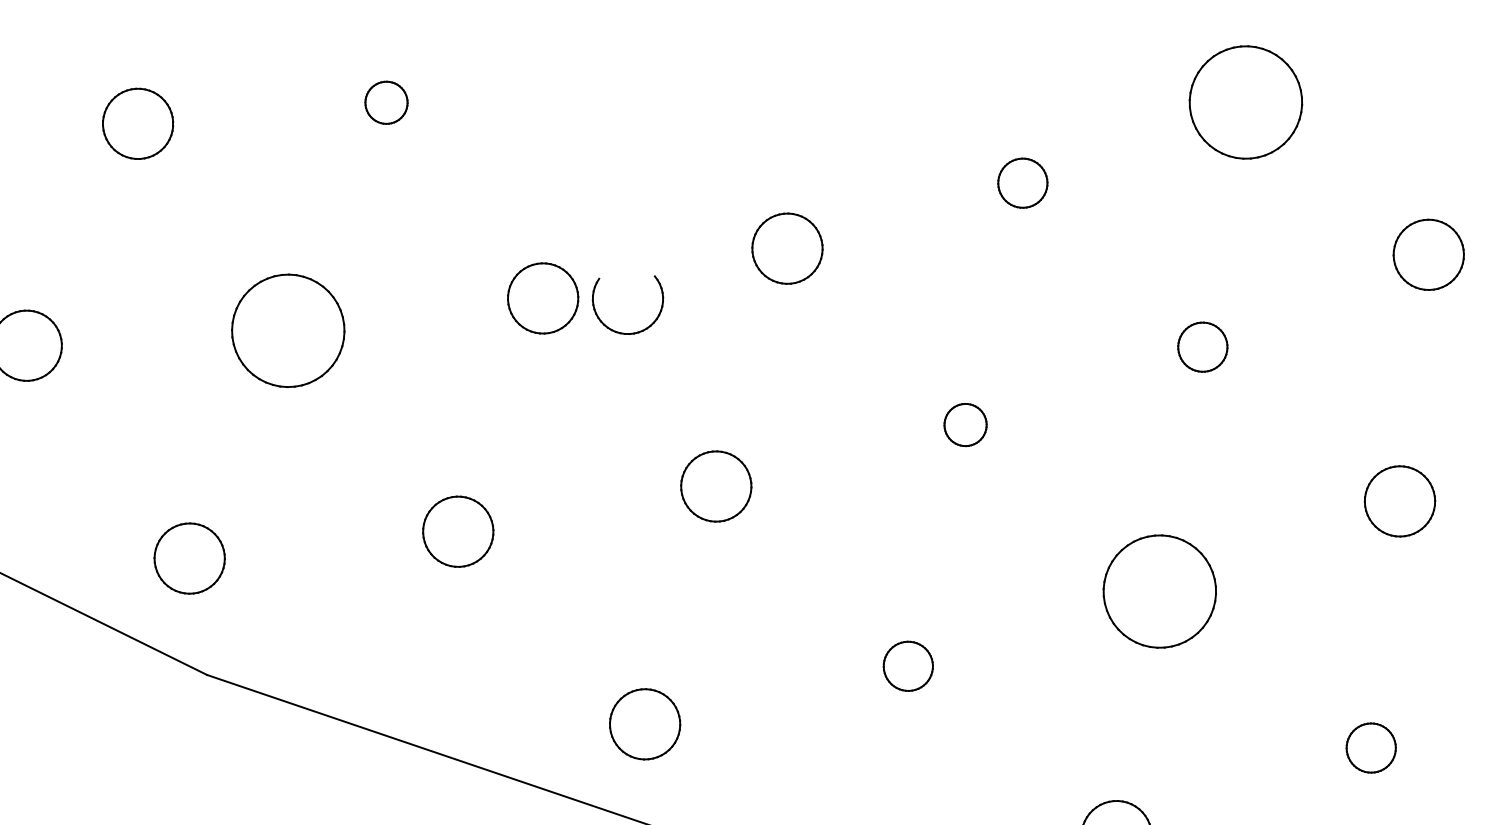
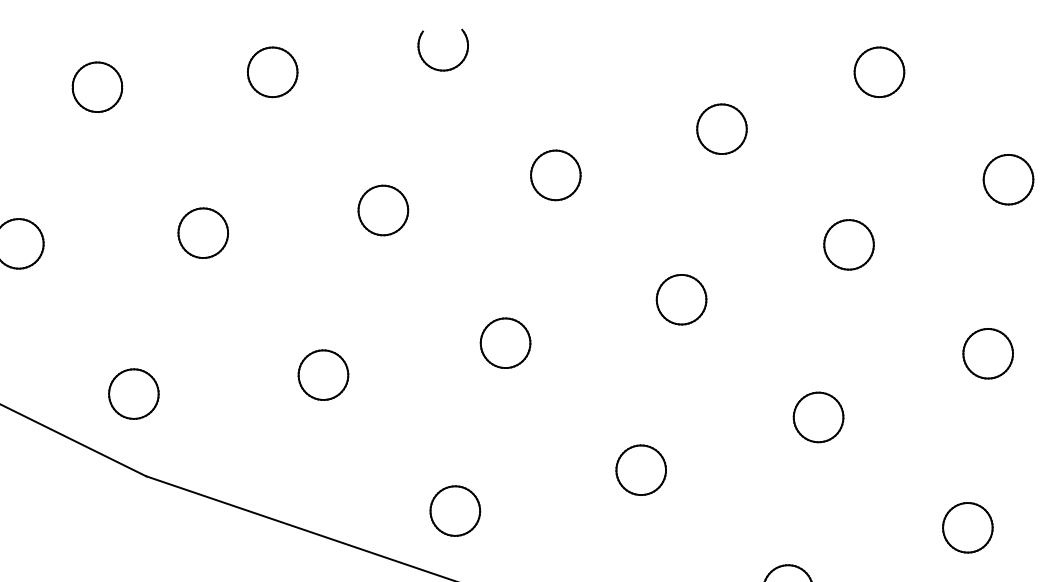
part: (386, 102) -> (272, 72), size x1.67
part: (1246, 102) -> (879, 72), size x0.62
part: (1022, 182) -> (721, 128), size x1.43
part: (286, 329) -> (202, 232), size x0.62
part: (618, 331) -> (436, 68), moved
part: (1202, 346) -> (848, 244), size x1.43
part: (965, 424) -> (681, 299), size x1.67
part: (1159, 591) -> (818, 417), size x0.62
part: (907, 665) -> (640, 469), size x1.43
part: (1370, 747) -> (967, 527), size x1.43

